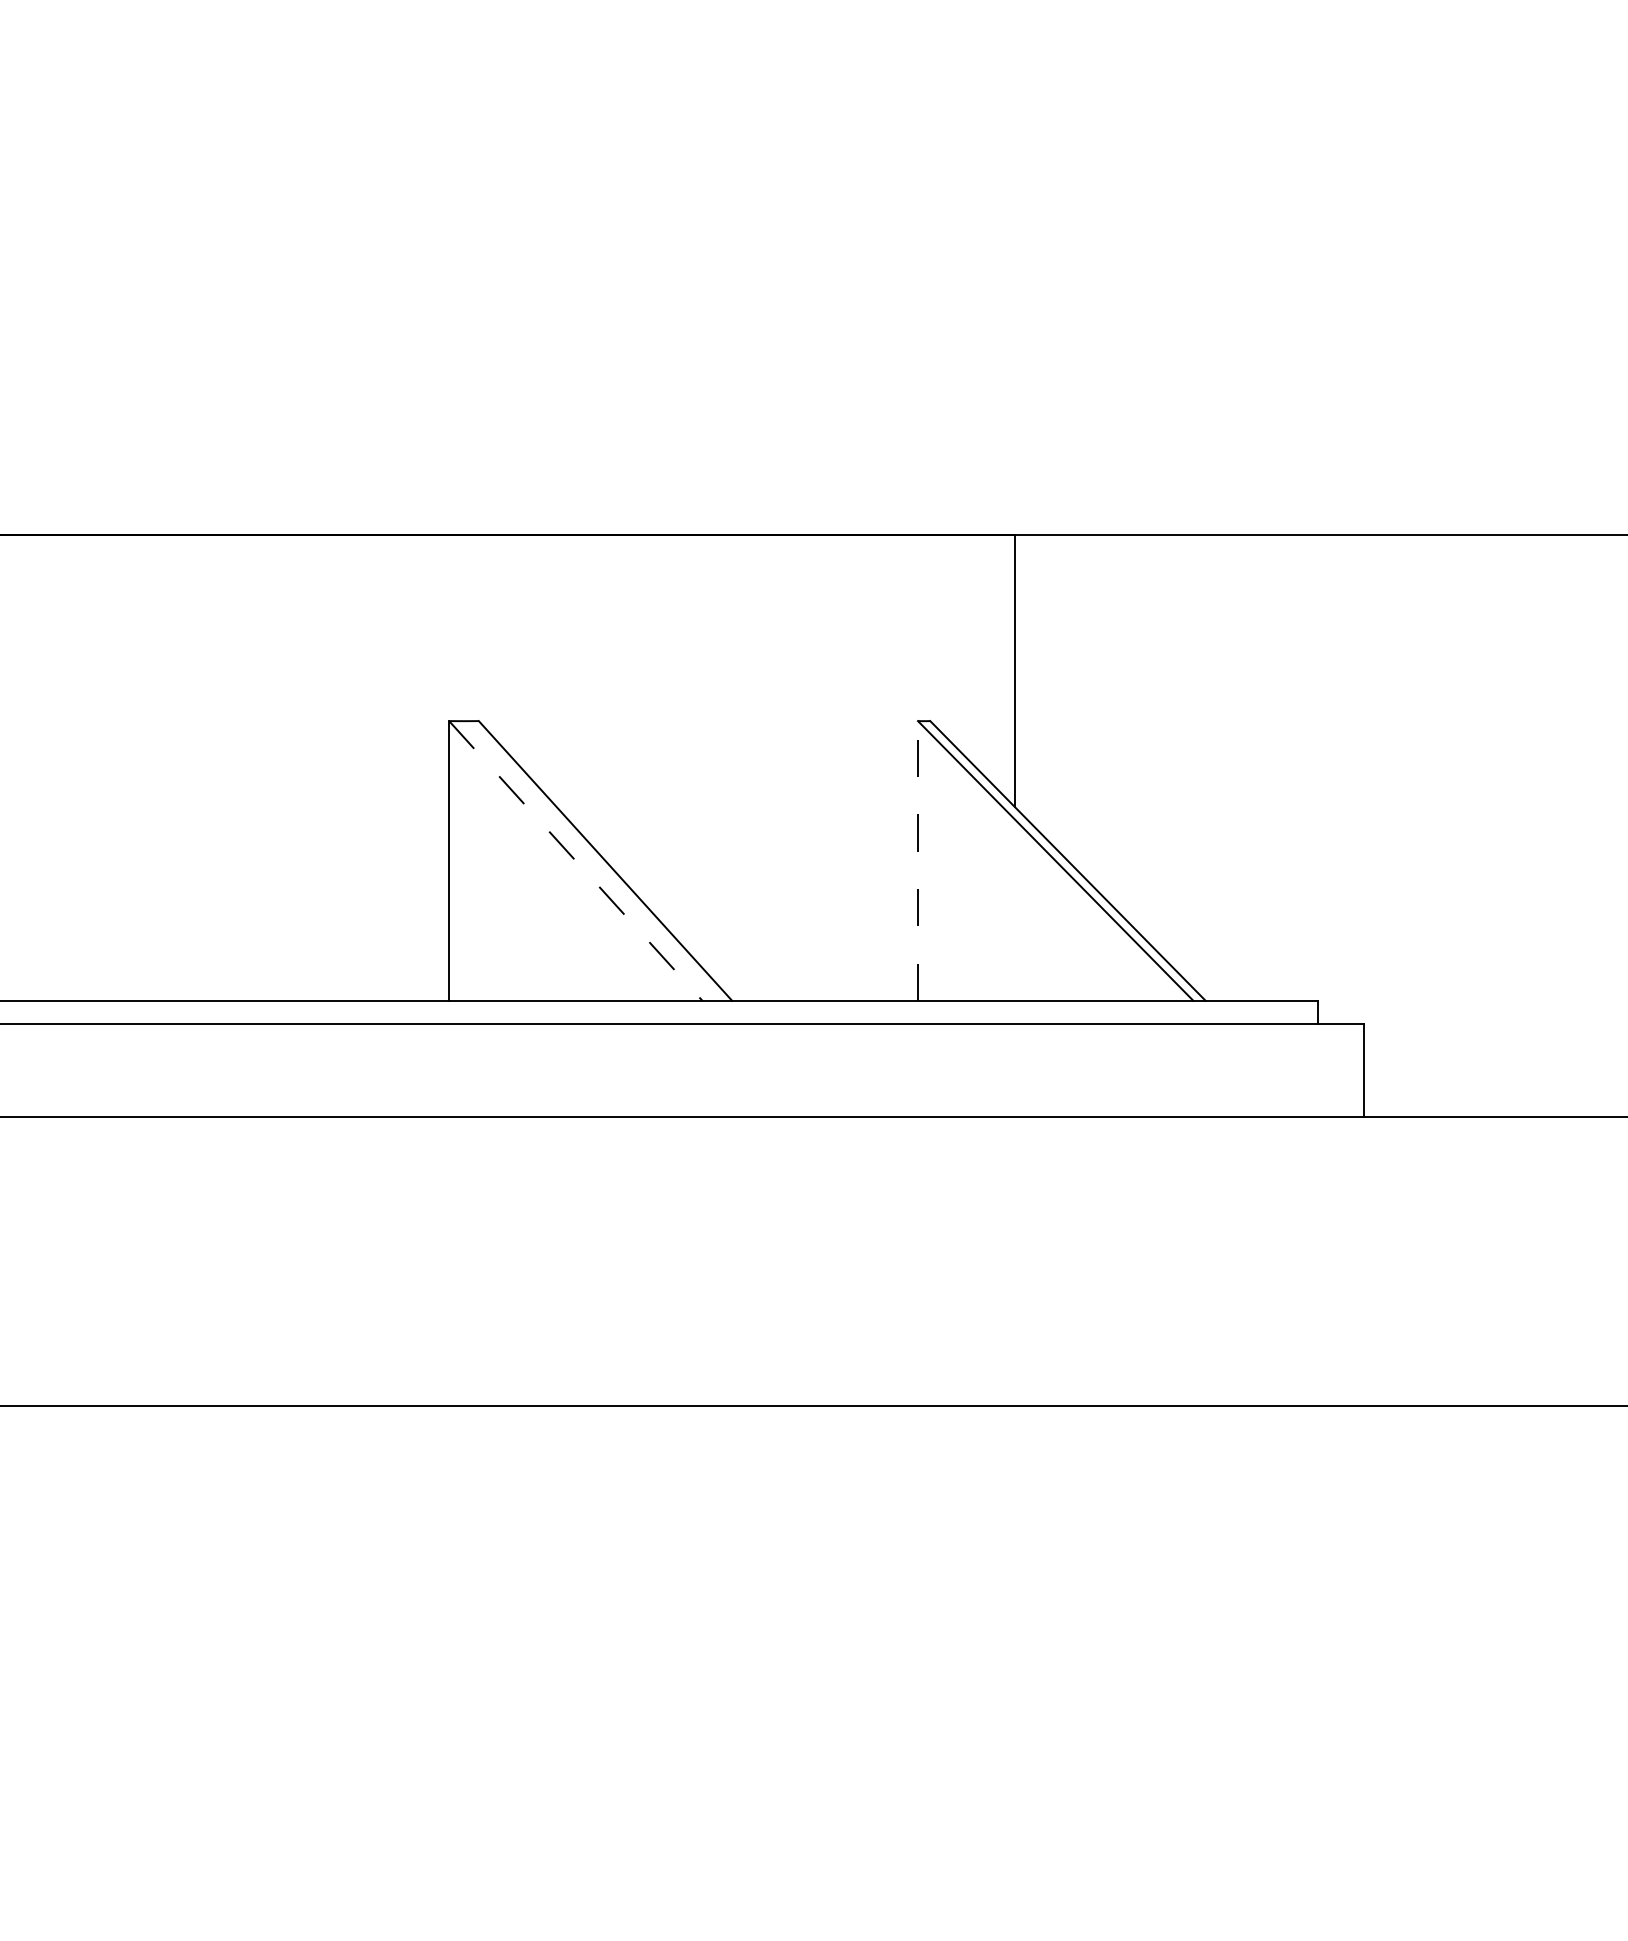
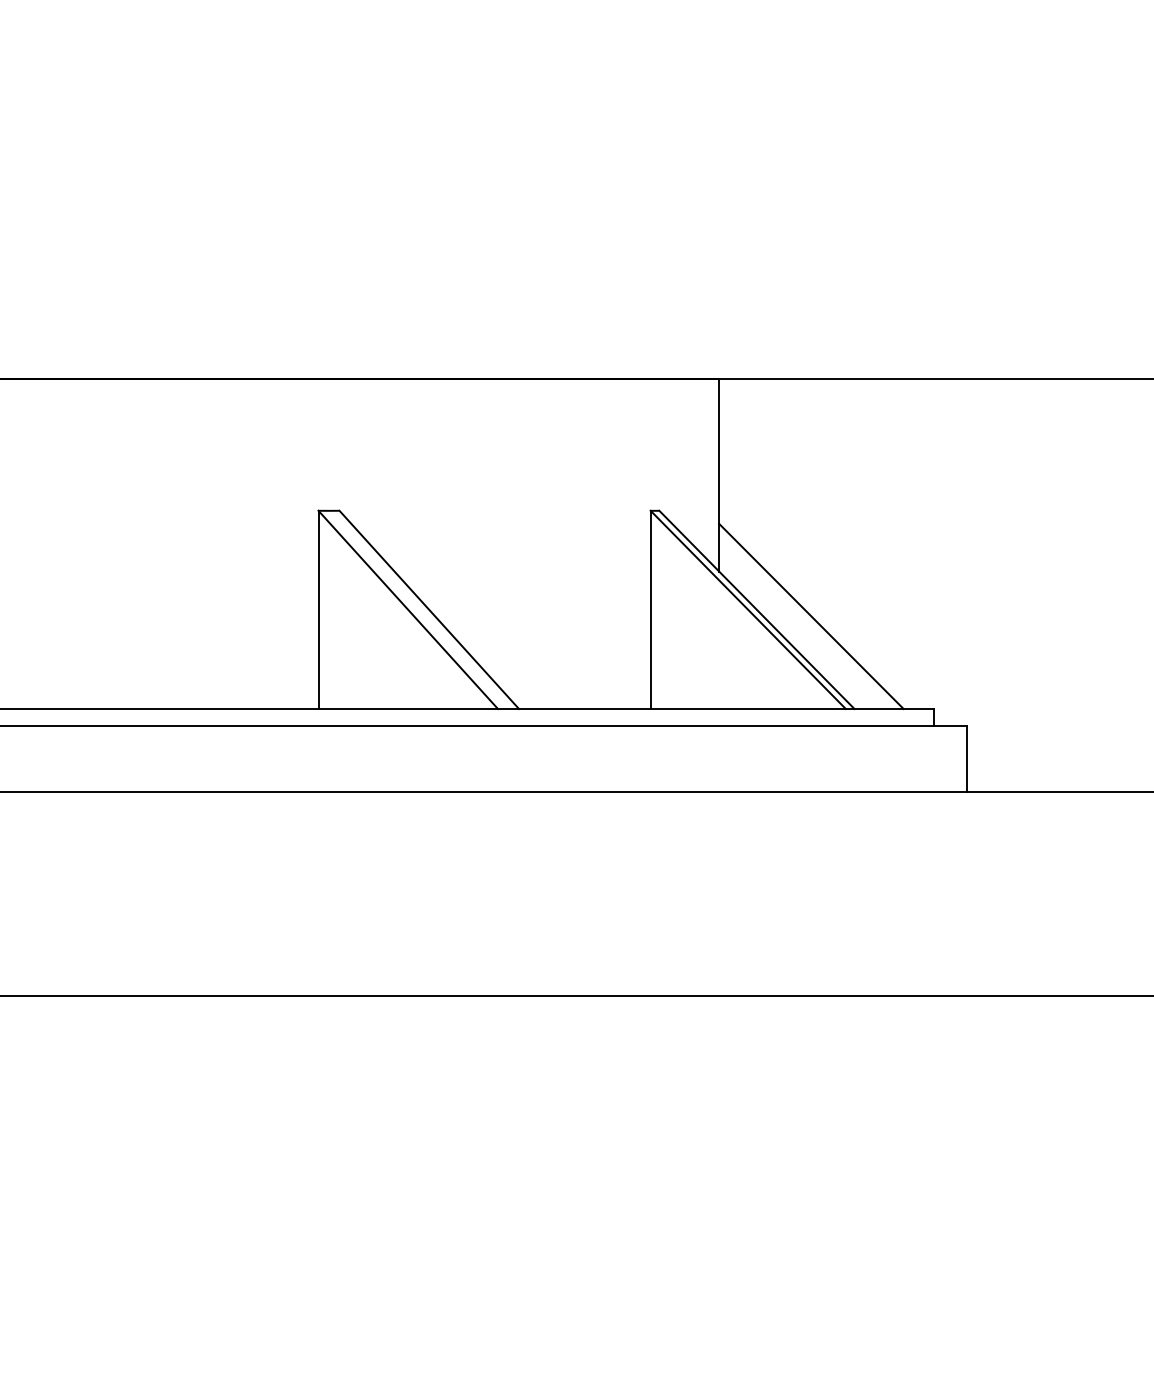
line: (575, 860) -> (408, 609), dashed -> solid
line: (917, 860) -> (650, 609), dashed -> solid
line: (1144, 869) -> (811, 615), added

